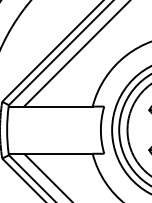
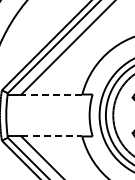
line: (58, 106) -> (51, 94), solid -> dashed
line: (59, 153) -> (52, 136), solid -> dashed

